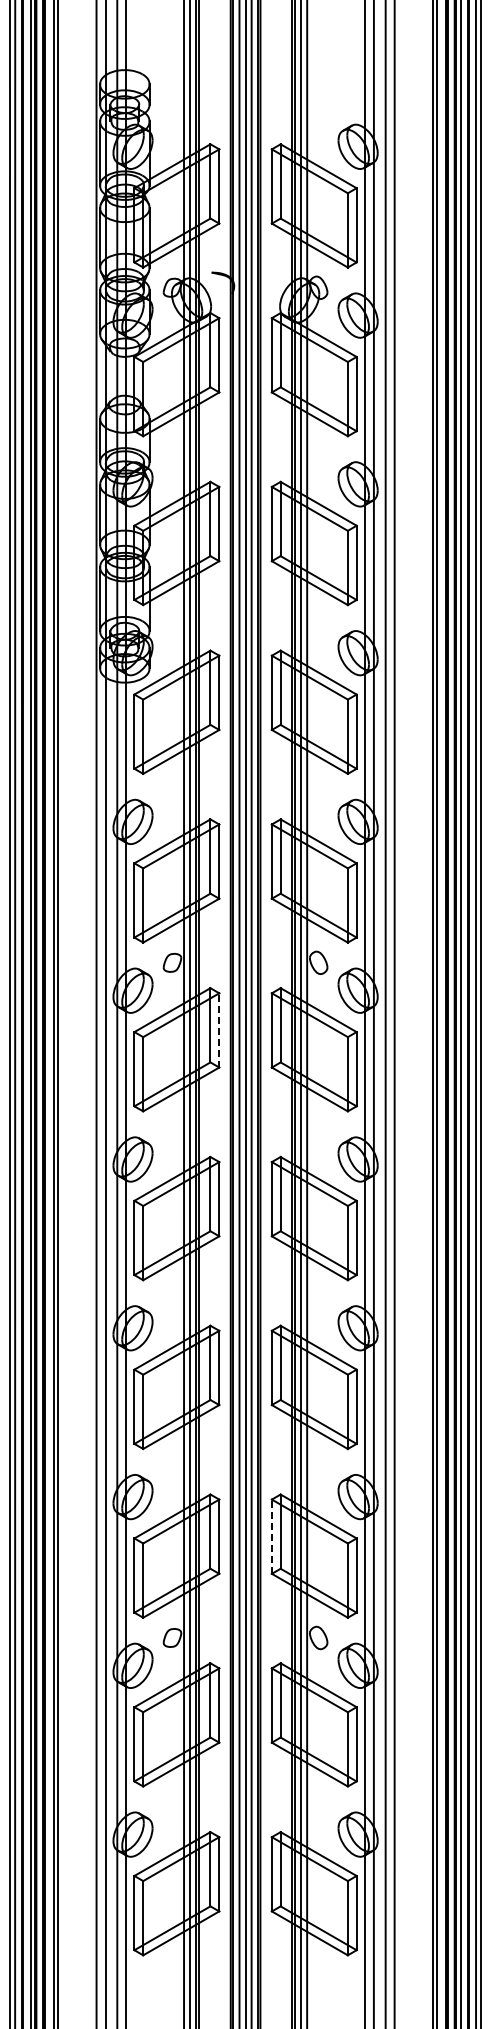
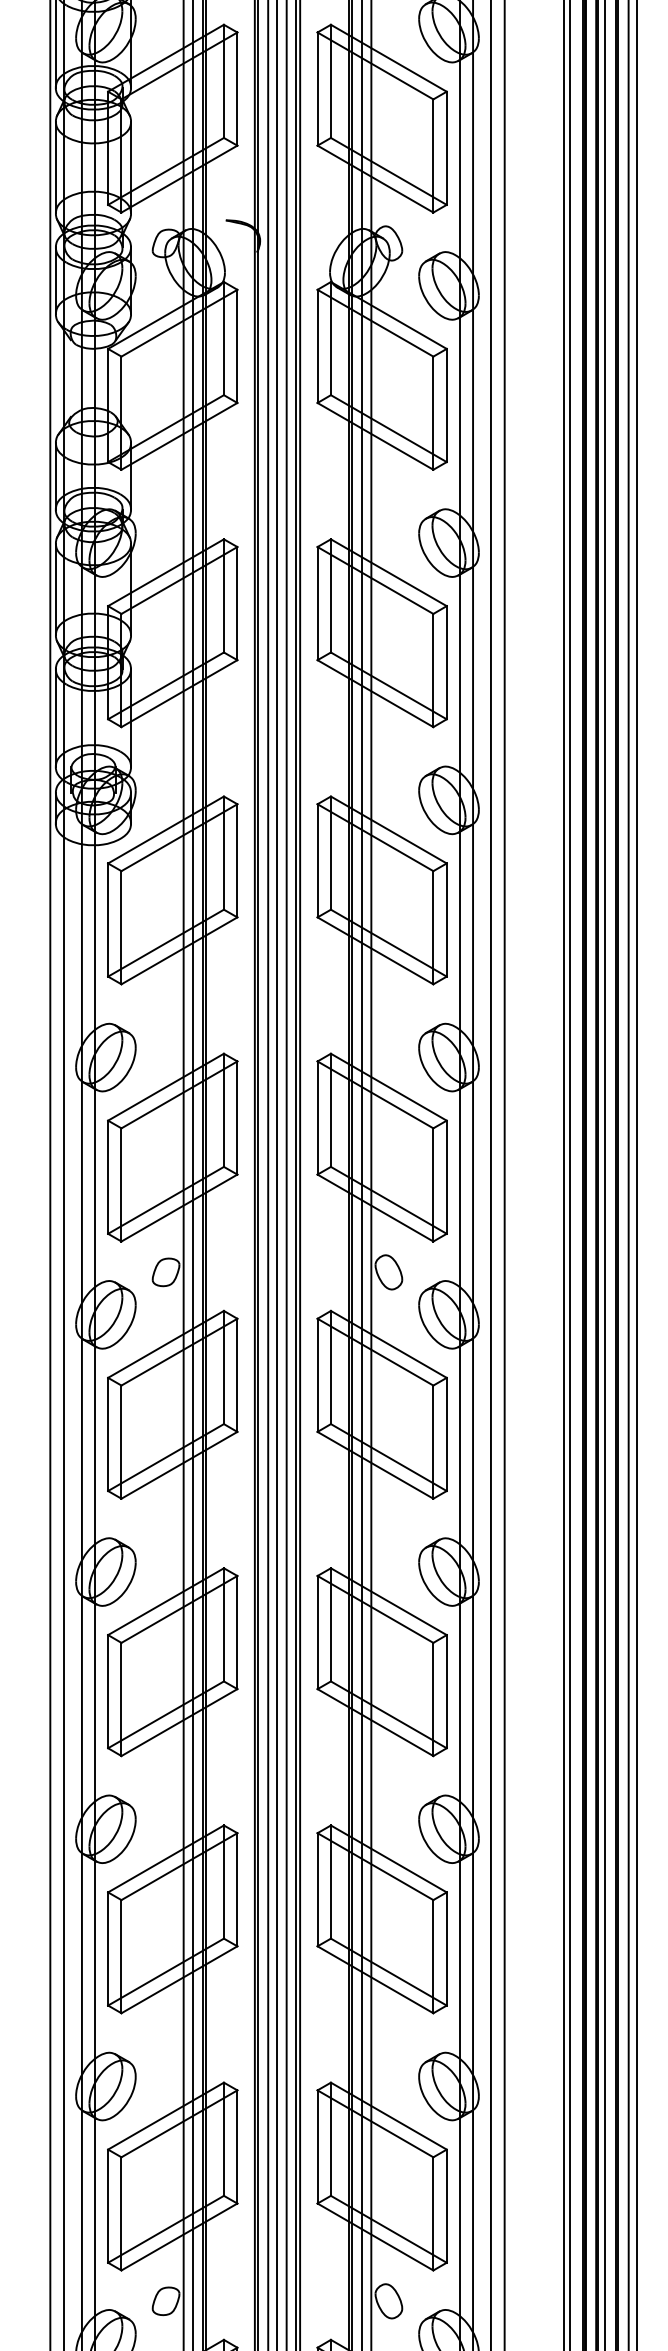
line: (219, 1029) -> (237, 1373), dashed -> solid
line: (271, 1536) -> (316, 2146), dashed -> solid

